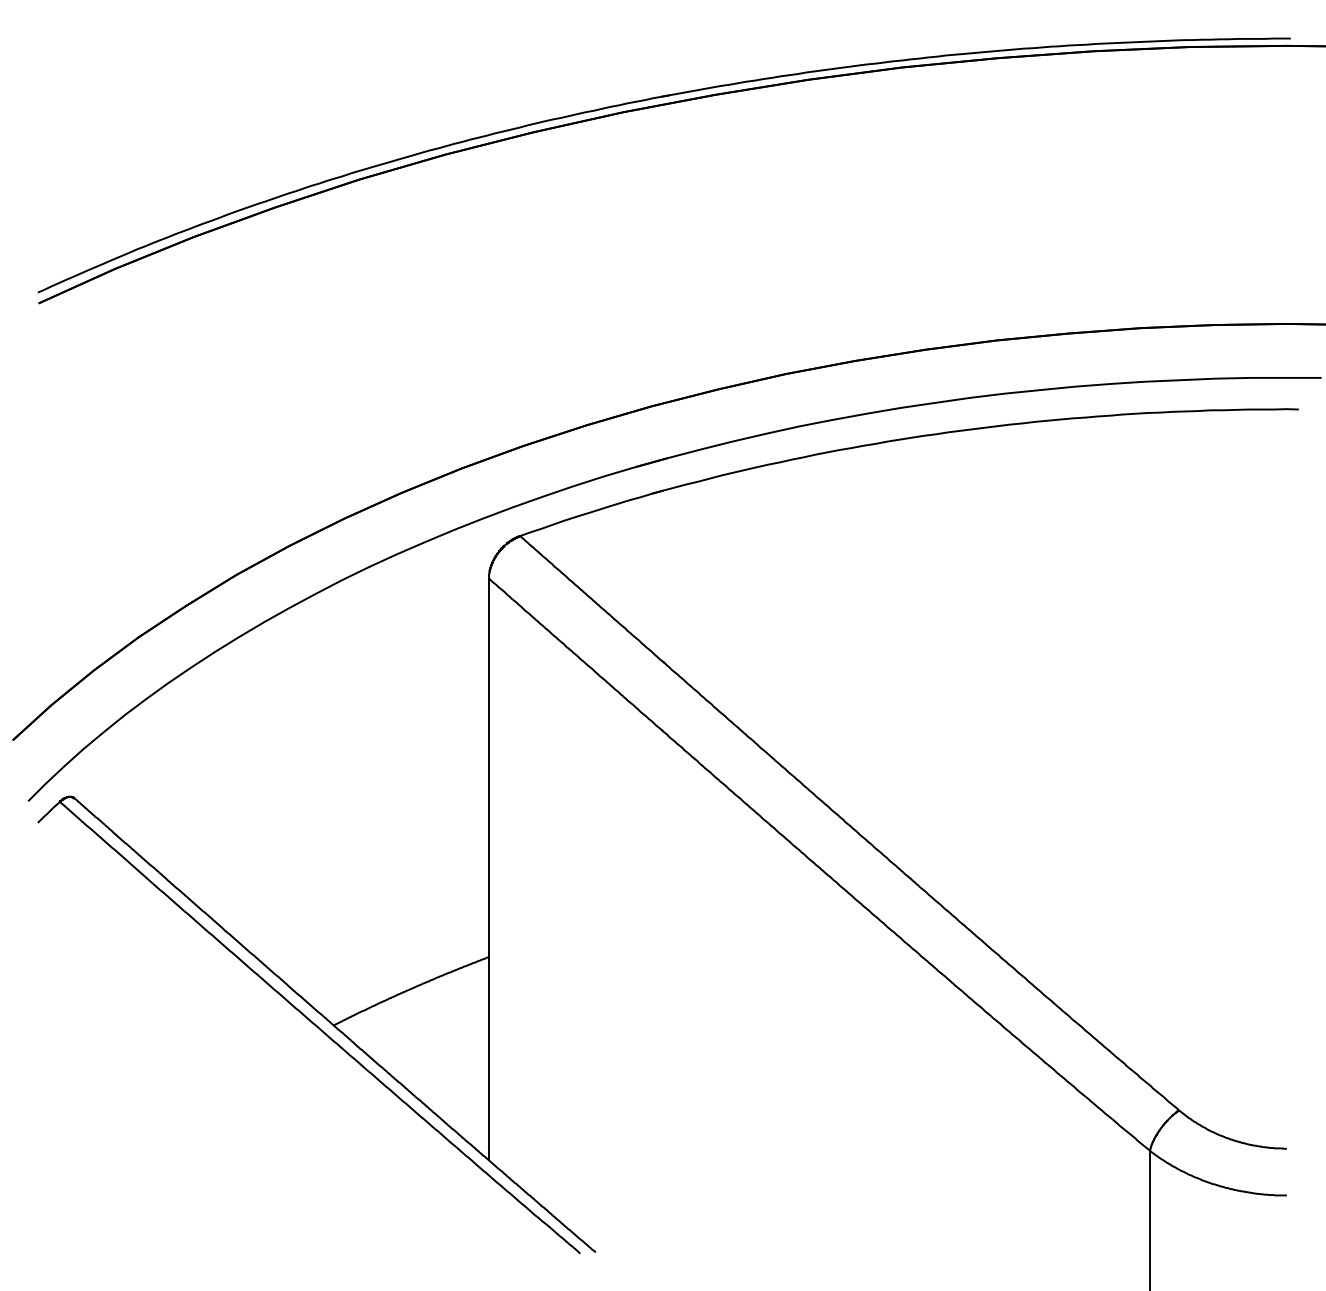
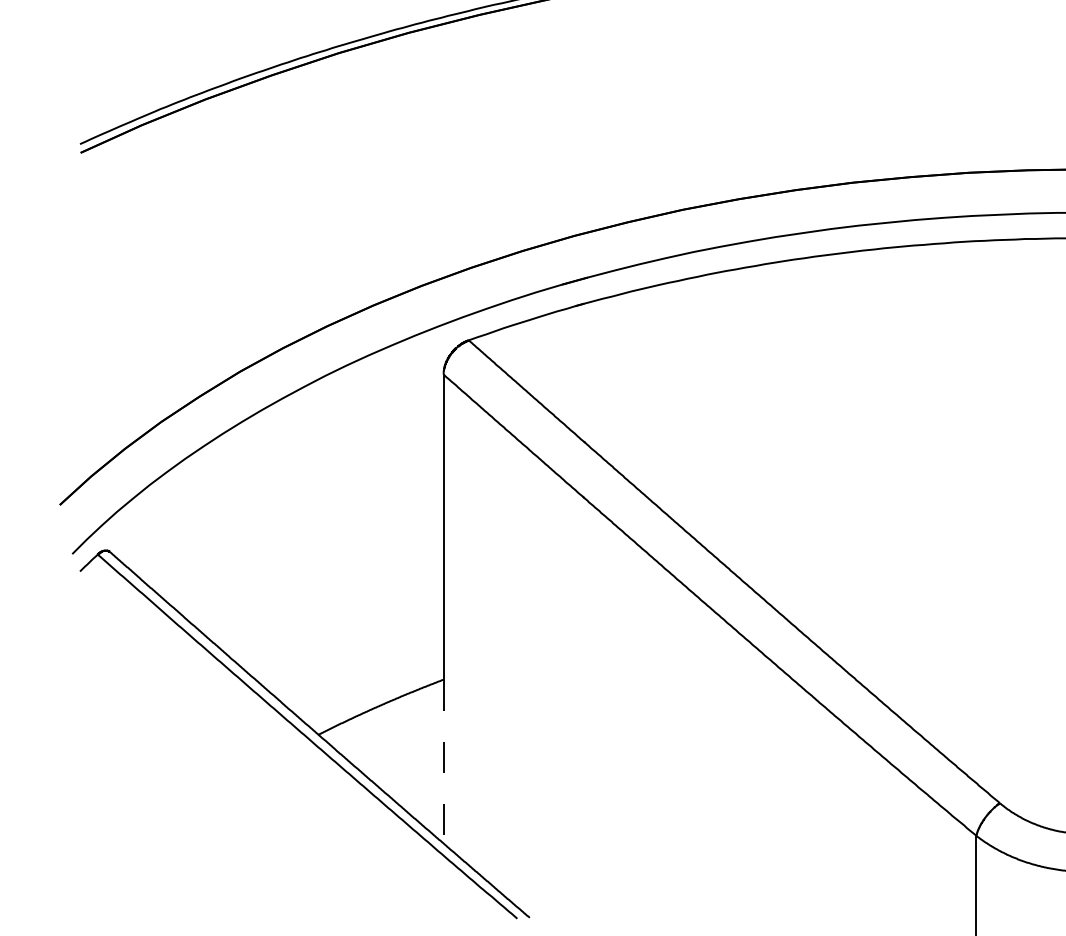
line: (488, 1058) -> (443, 761), solid -> dashed

